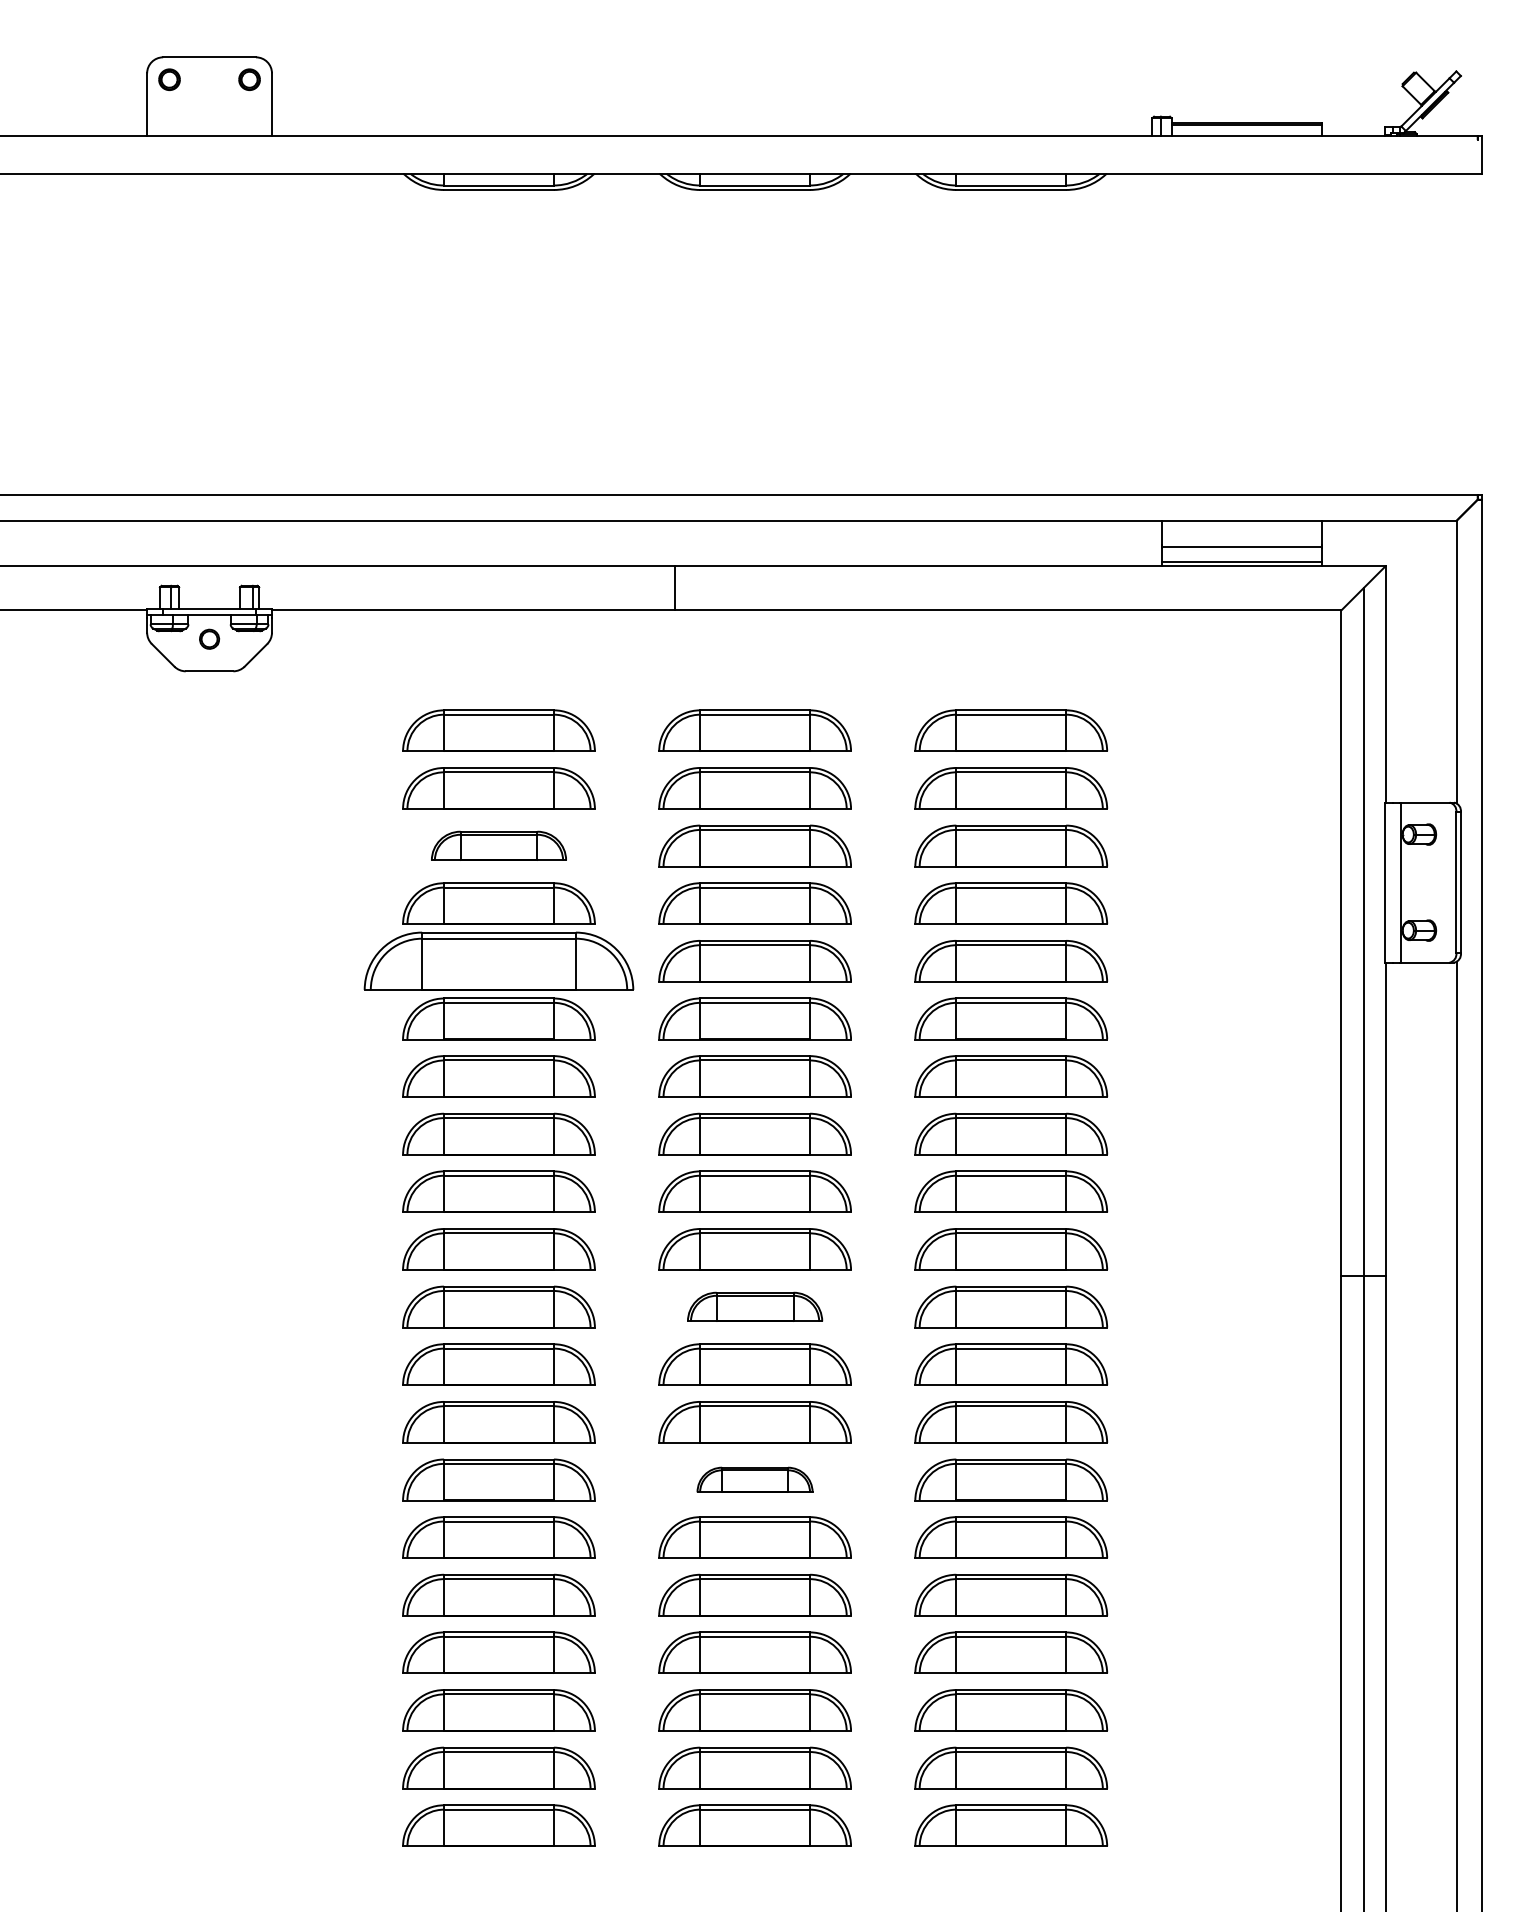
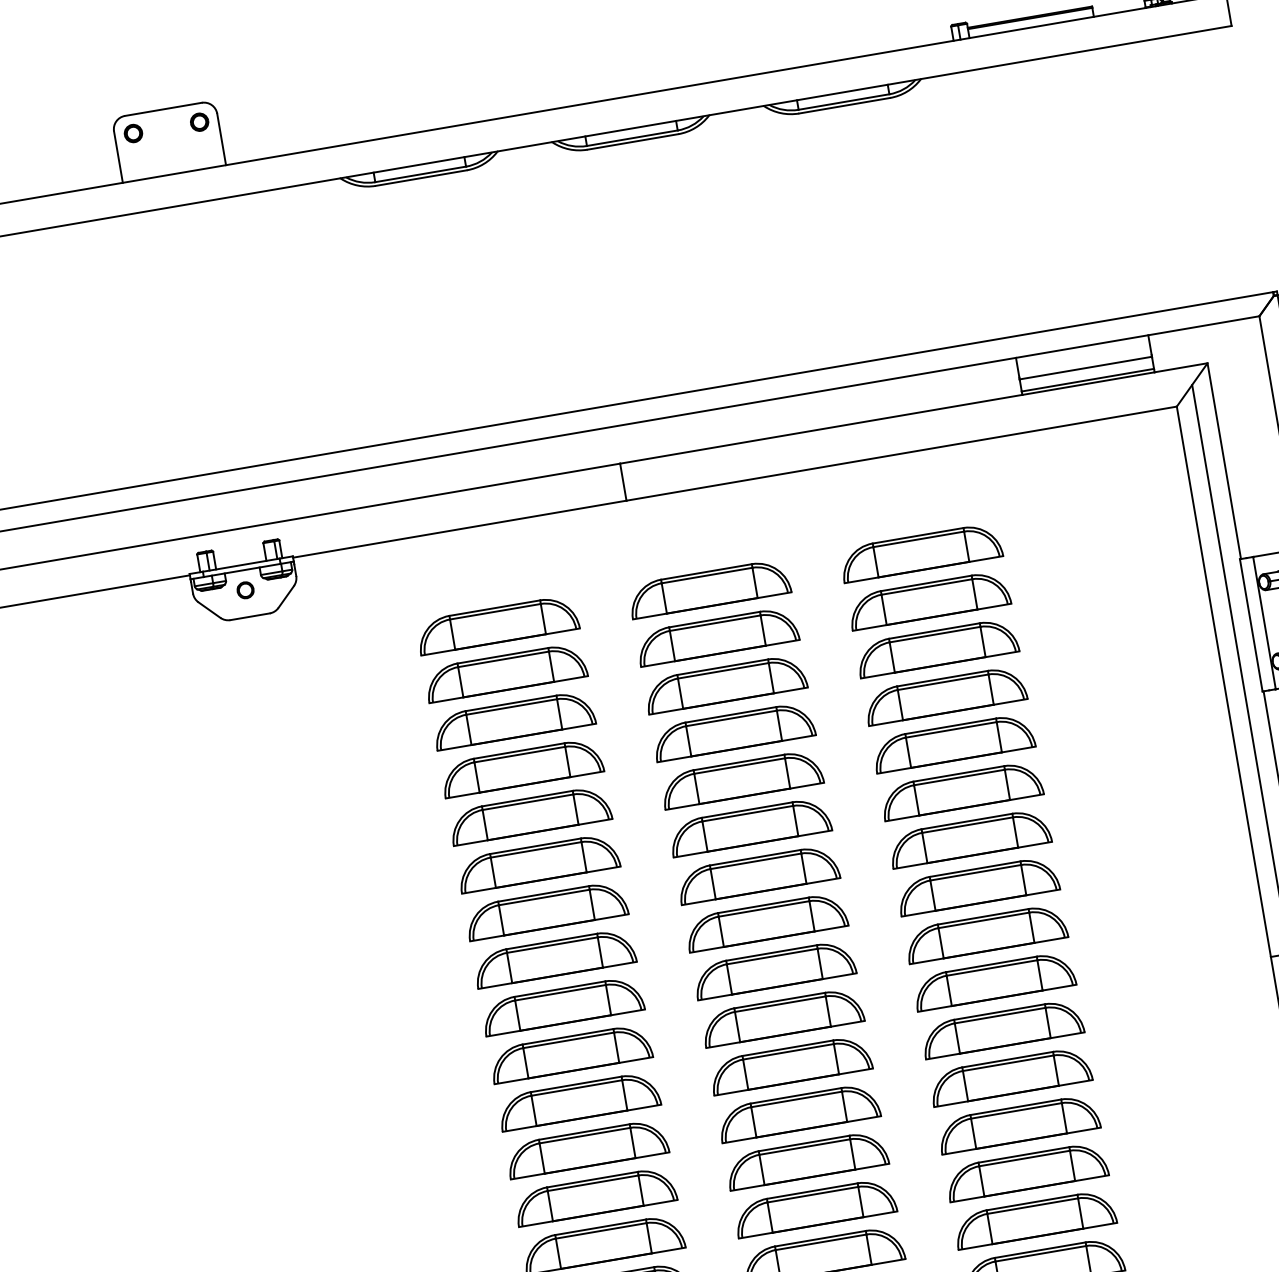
part: (498, 845) -> (513, 719), size x1.43
part: (498, 961) -> (529, 815), size x0.71
part: (754, 1306) -> (790, 1064), size x1.43
part: (754, 1479) -> (814, 1207), size x1.67

